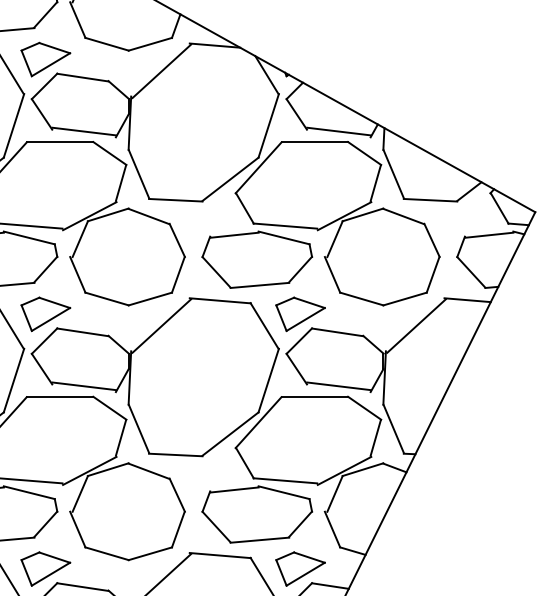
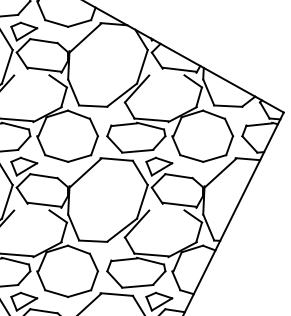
line: (59, 142) -> (31, 75), removed
line: (314, 142) -> (166, 75), removed
line: (59, 397) -> (31, 210), removed
line: (314, 397) -> (166, 210), removed

